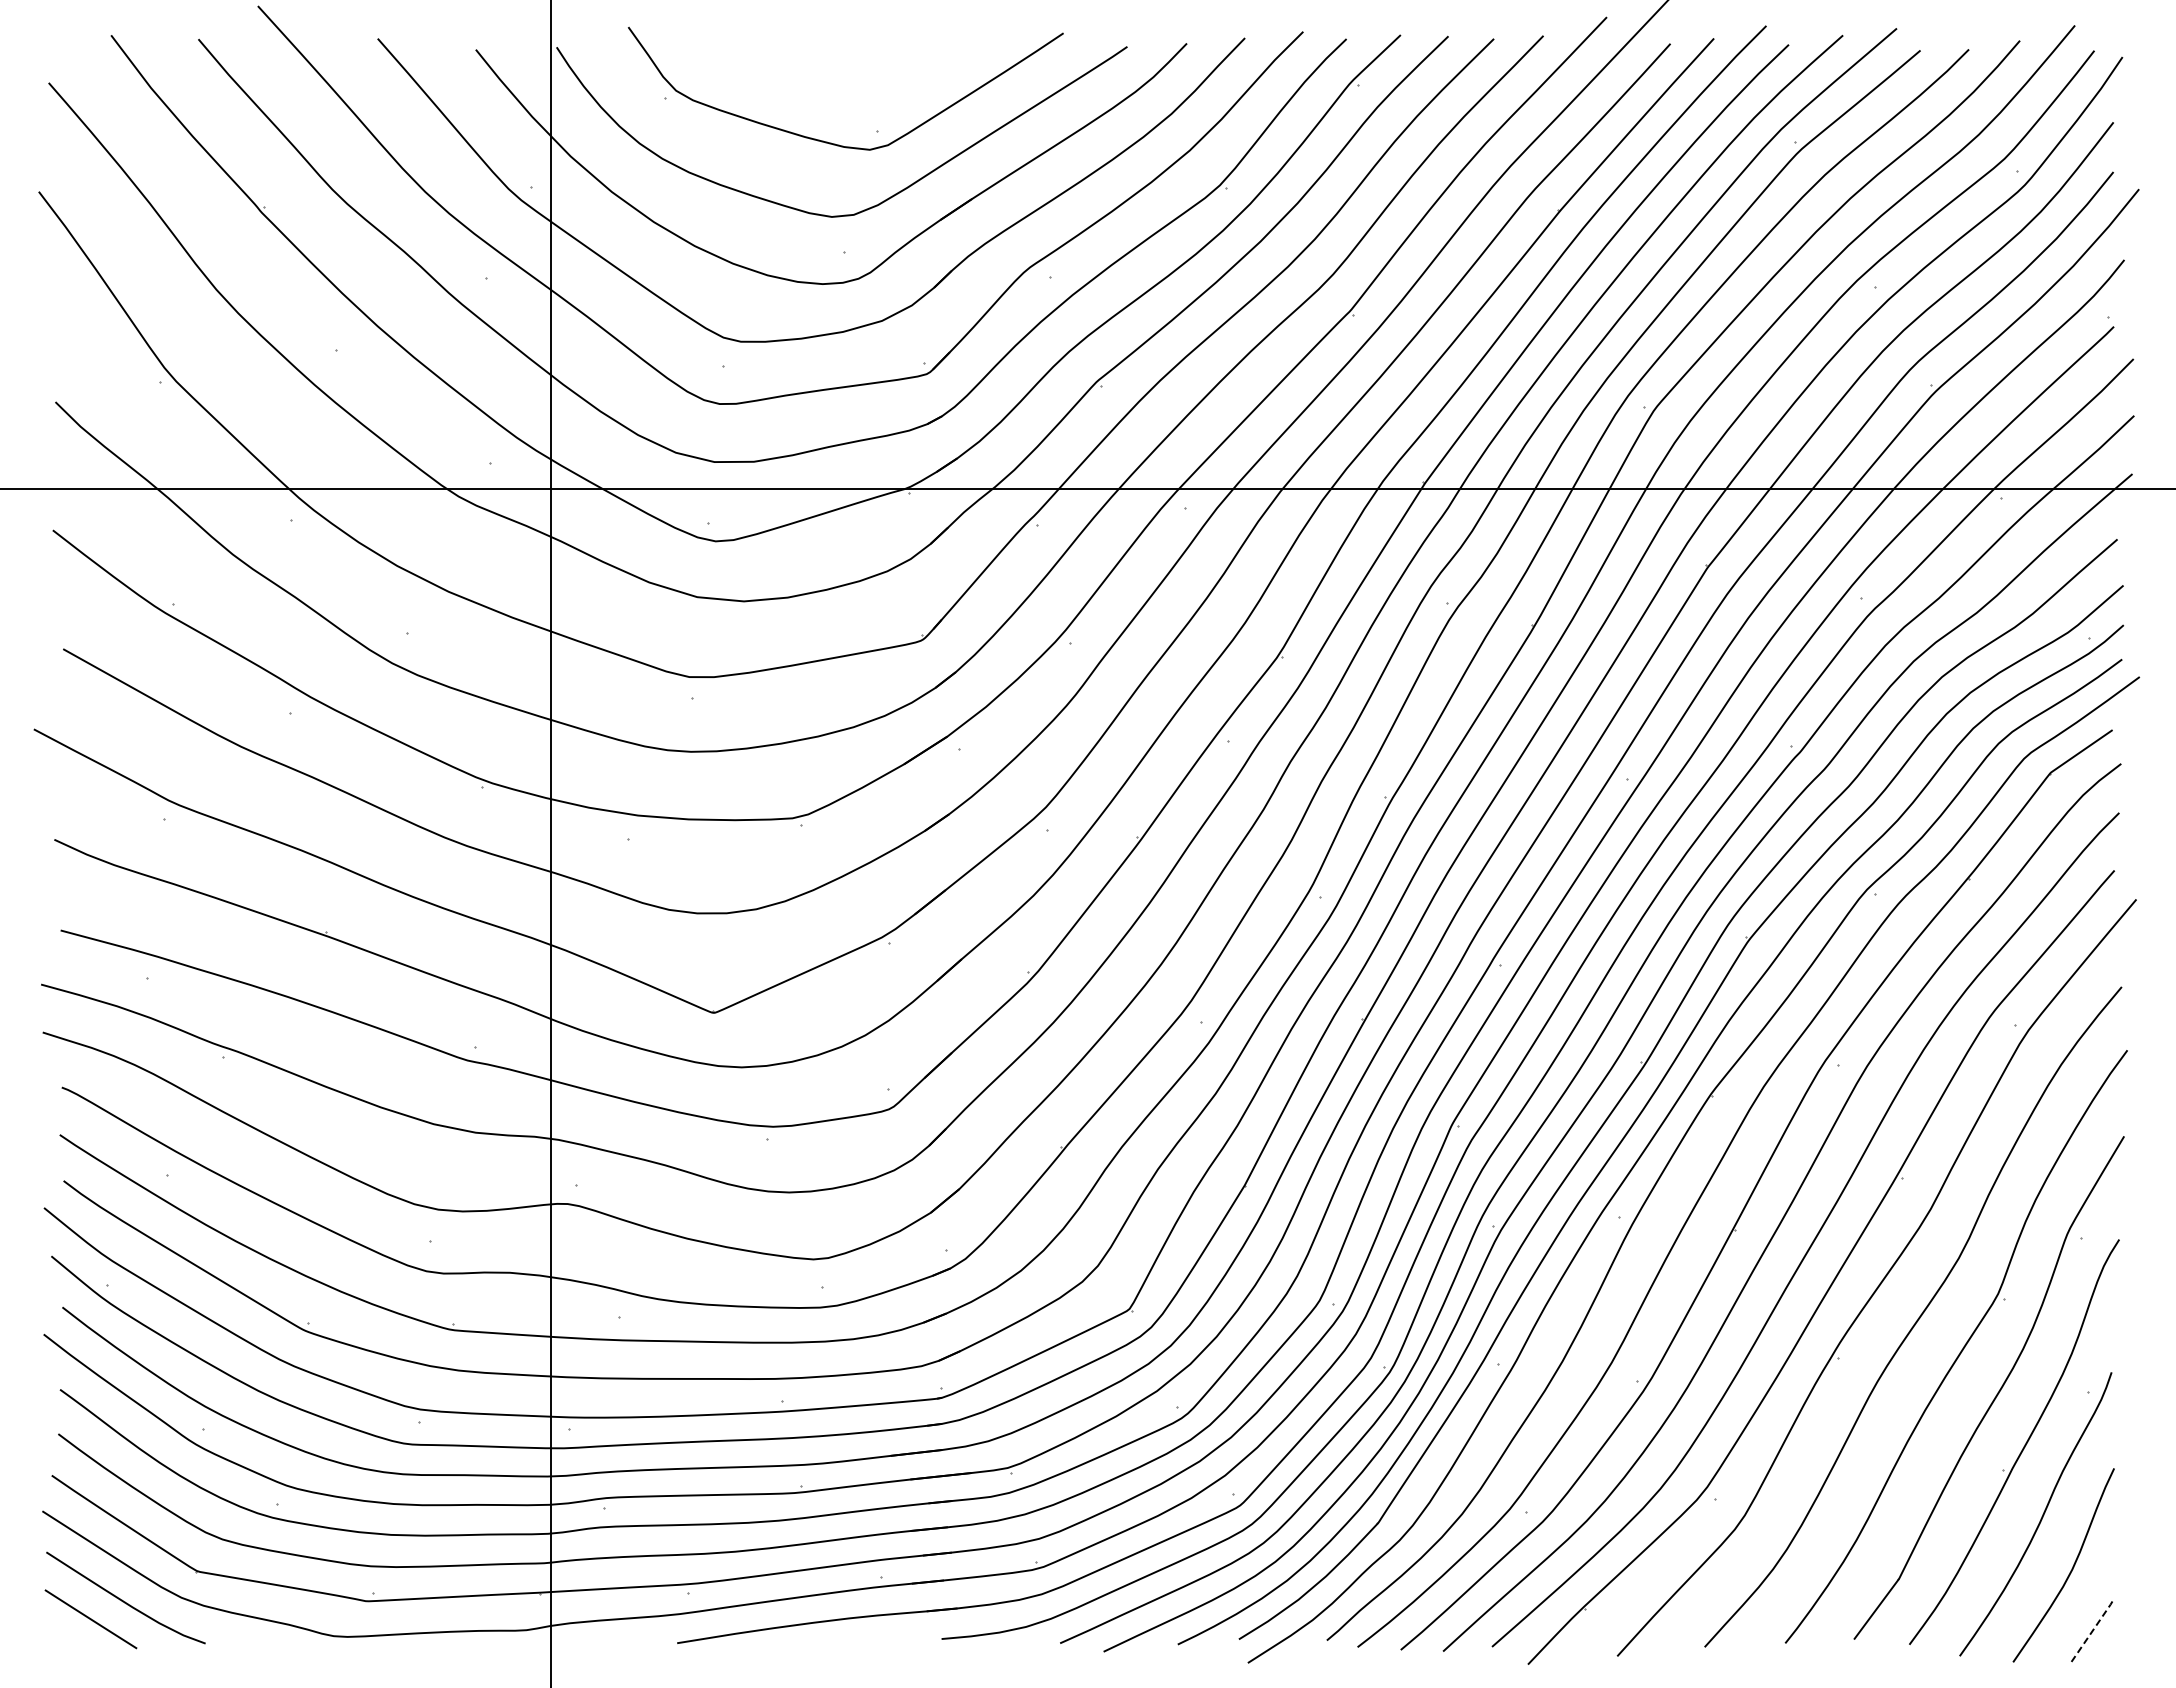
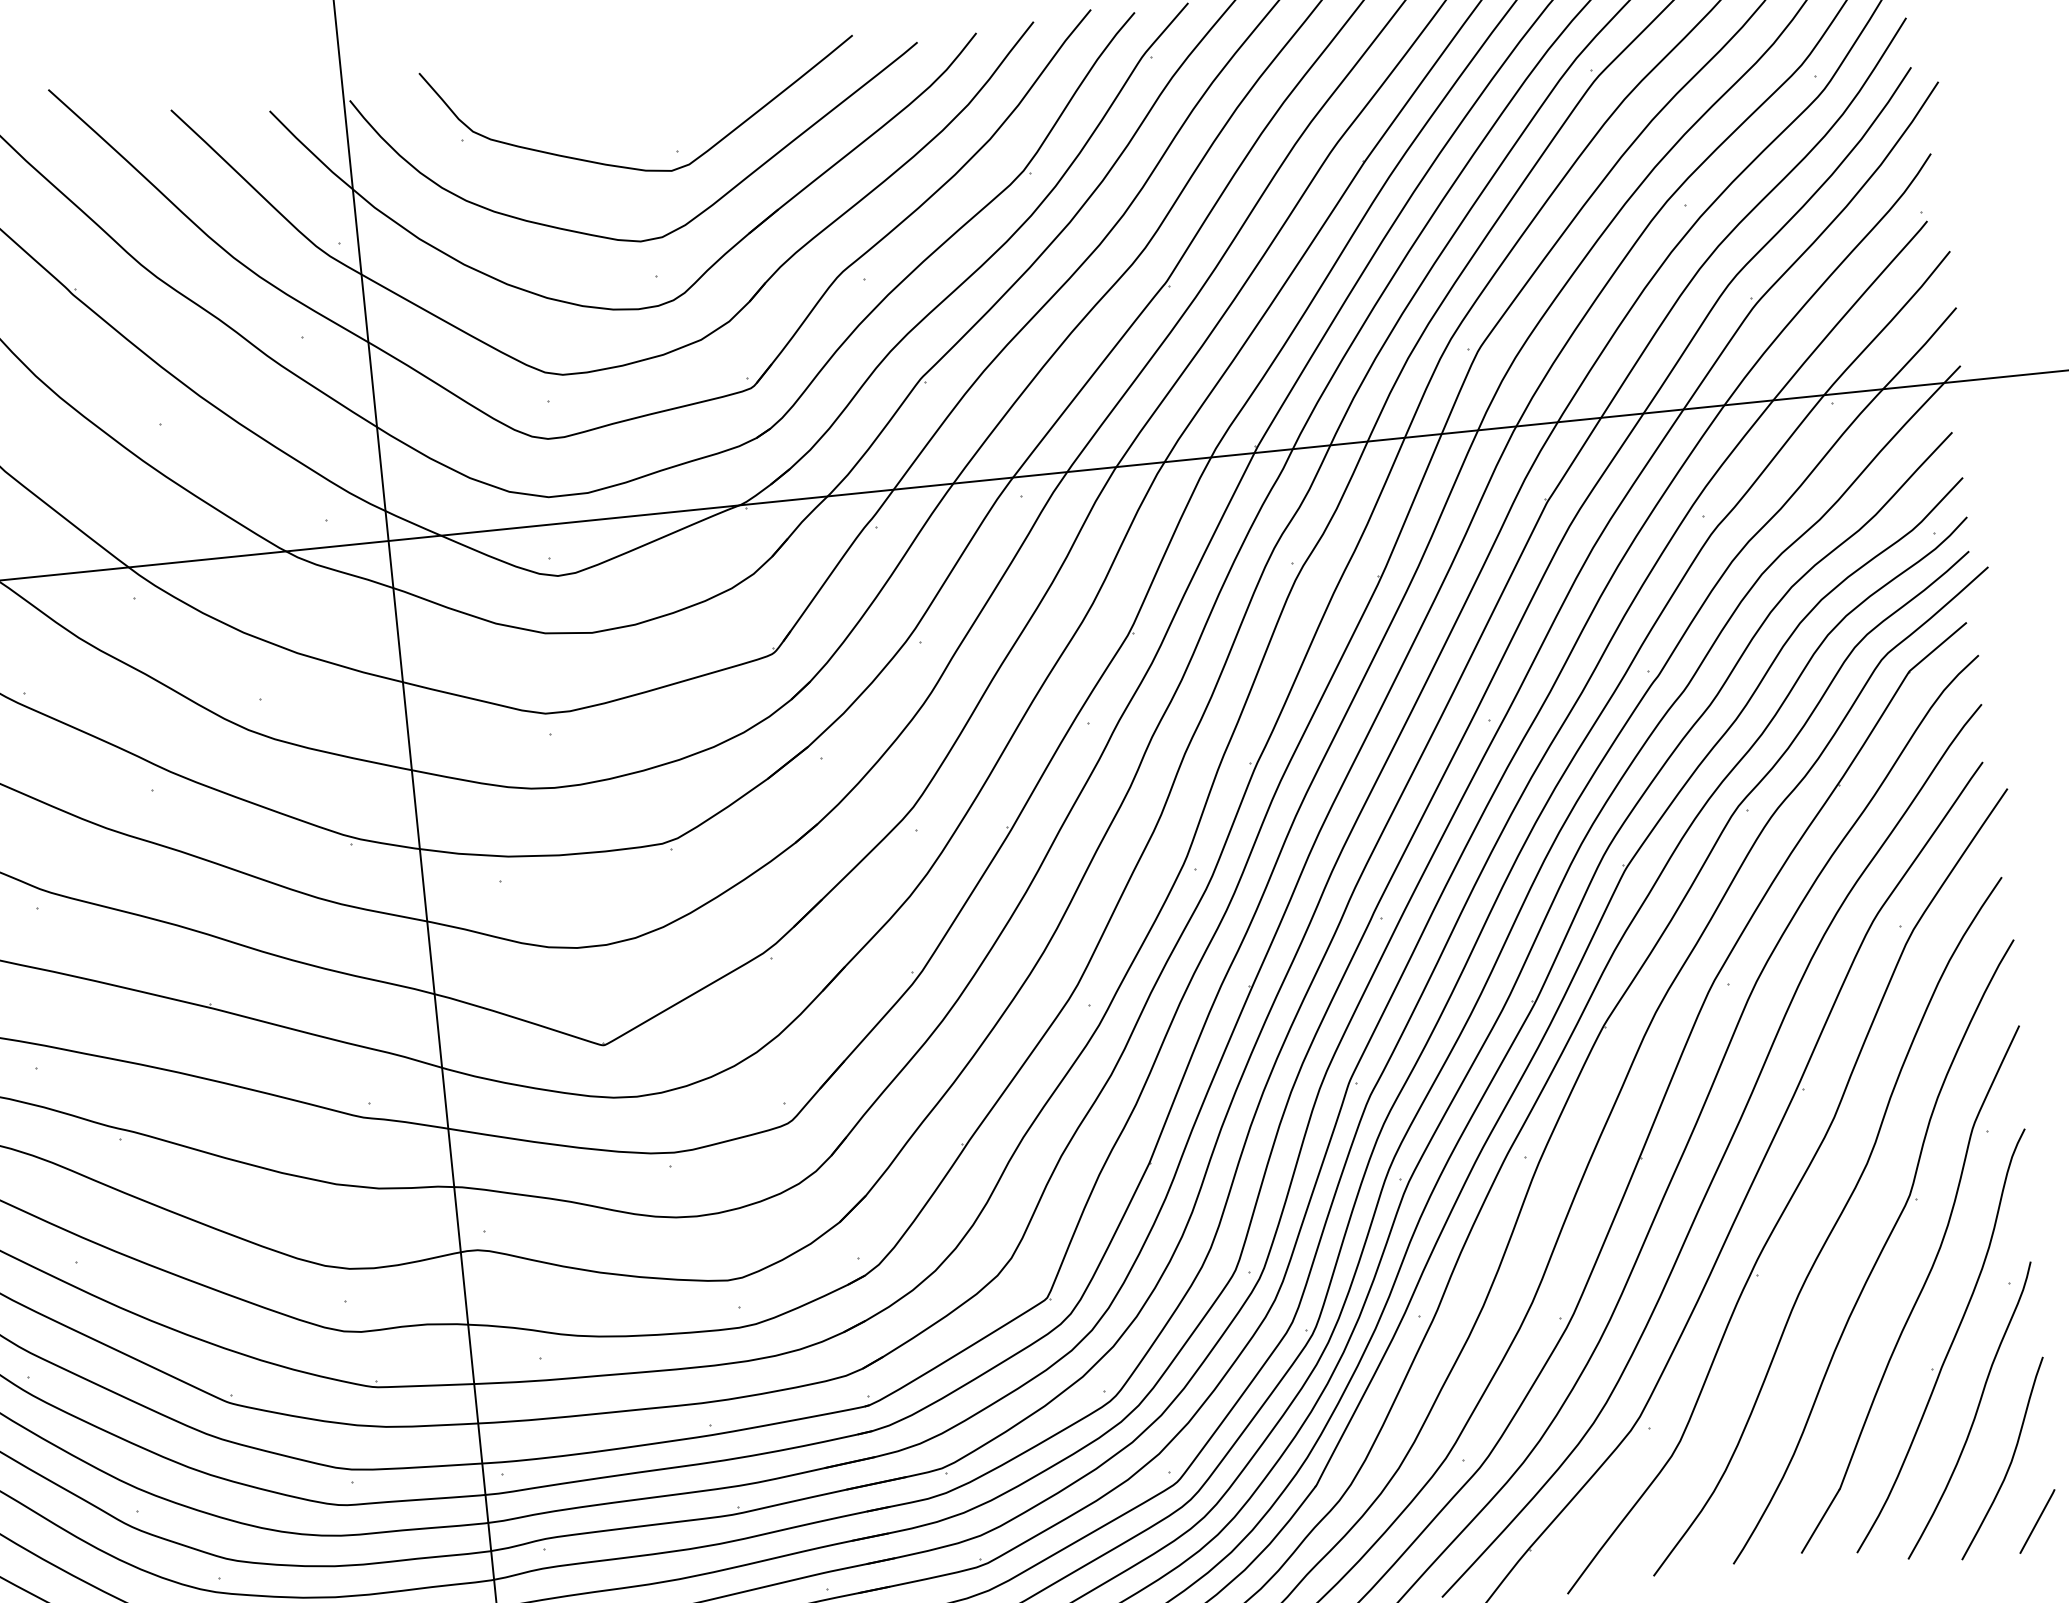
line: (2092, 1630) -> (2037, 1520), dashed -> solid

